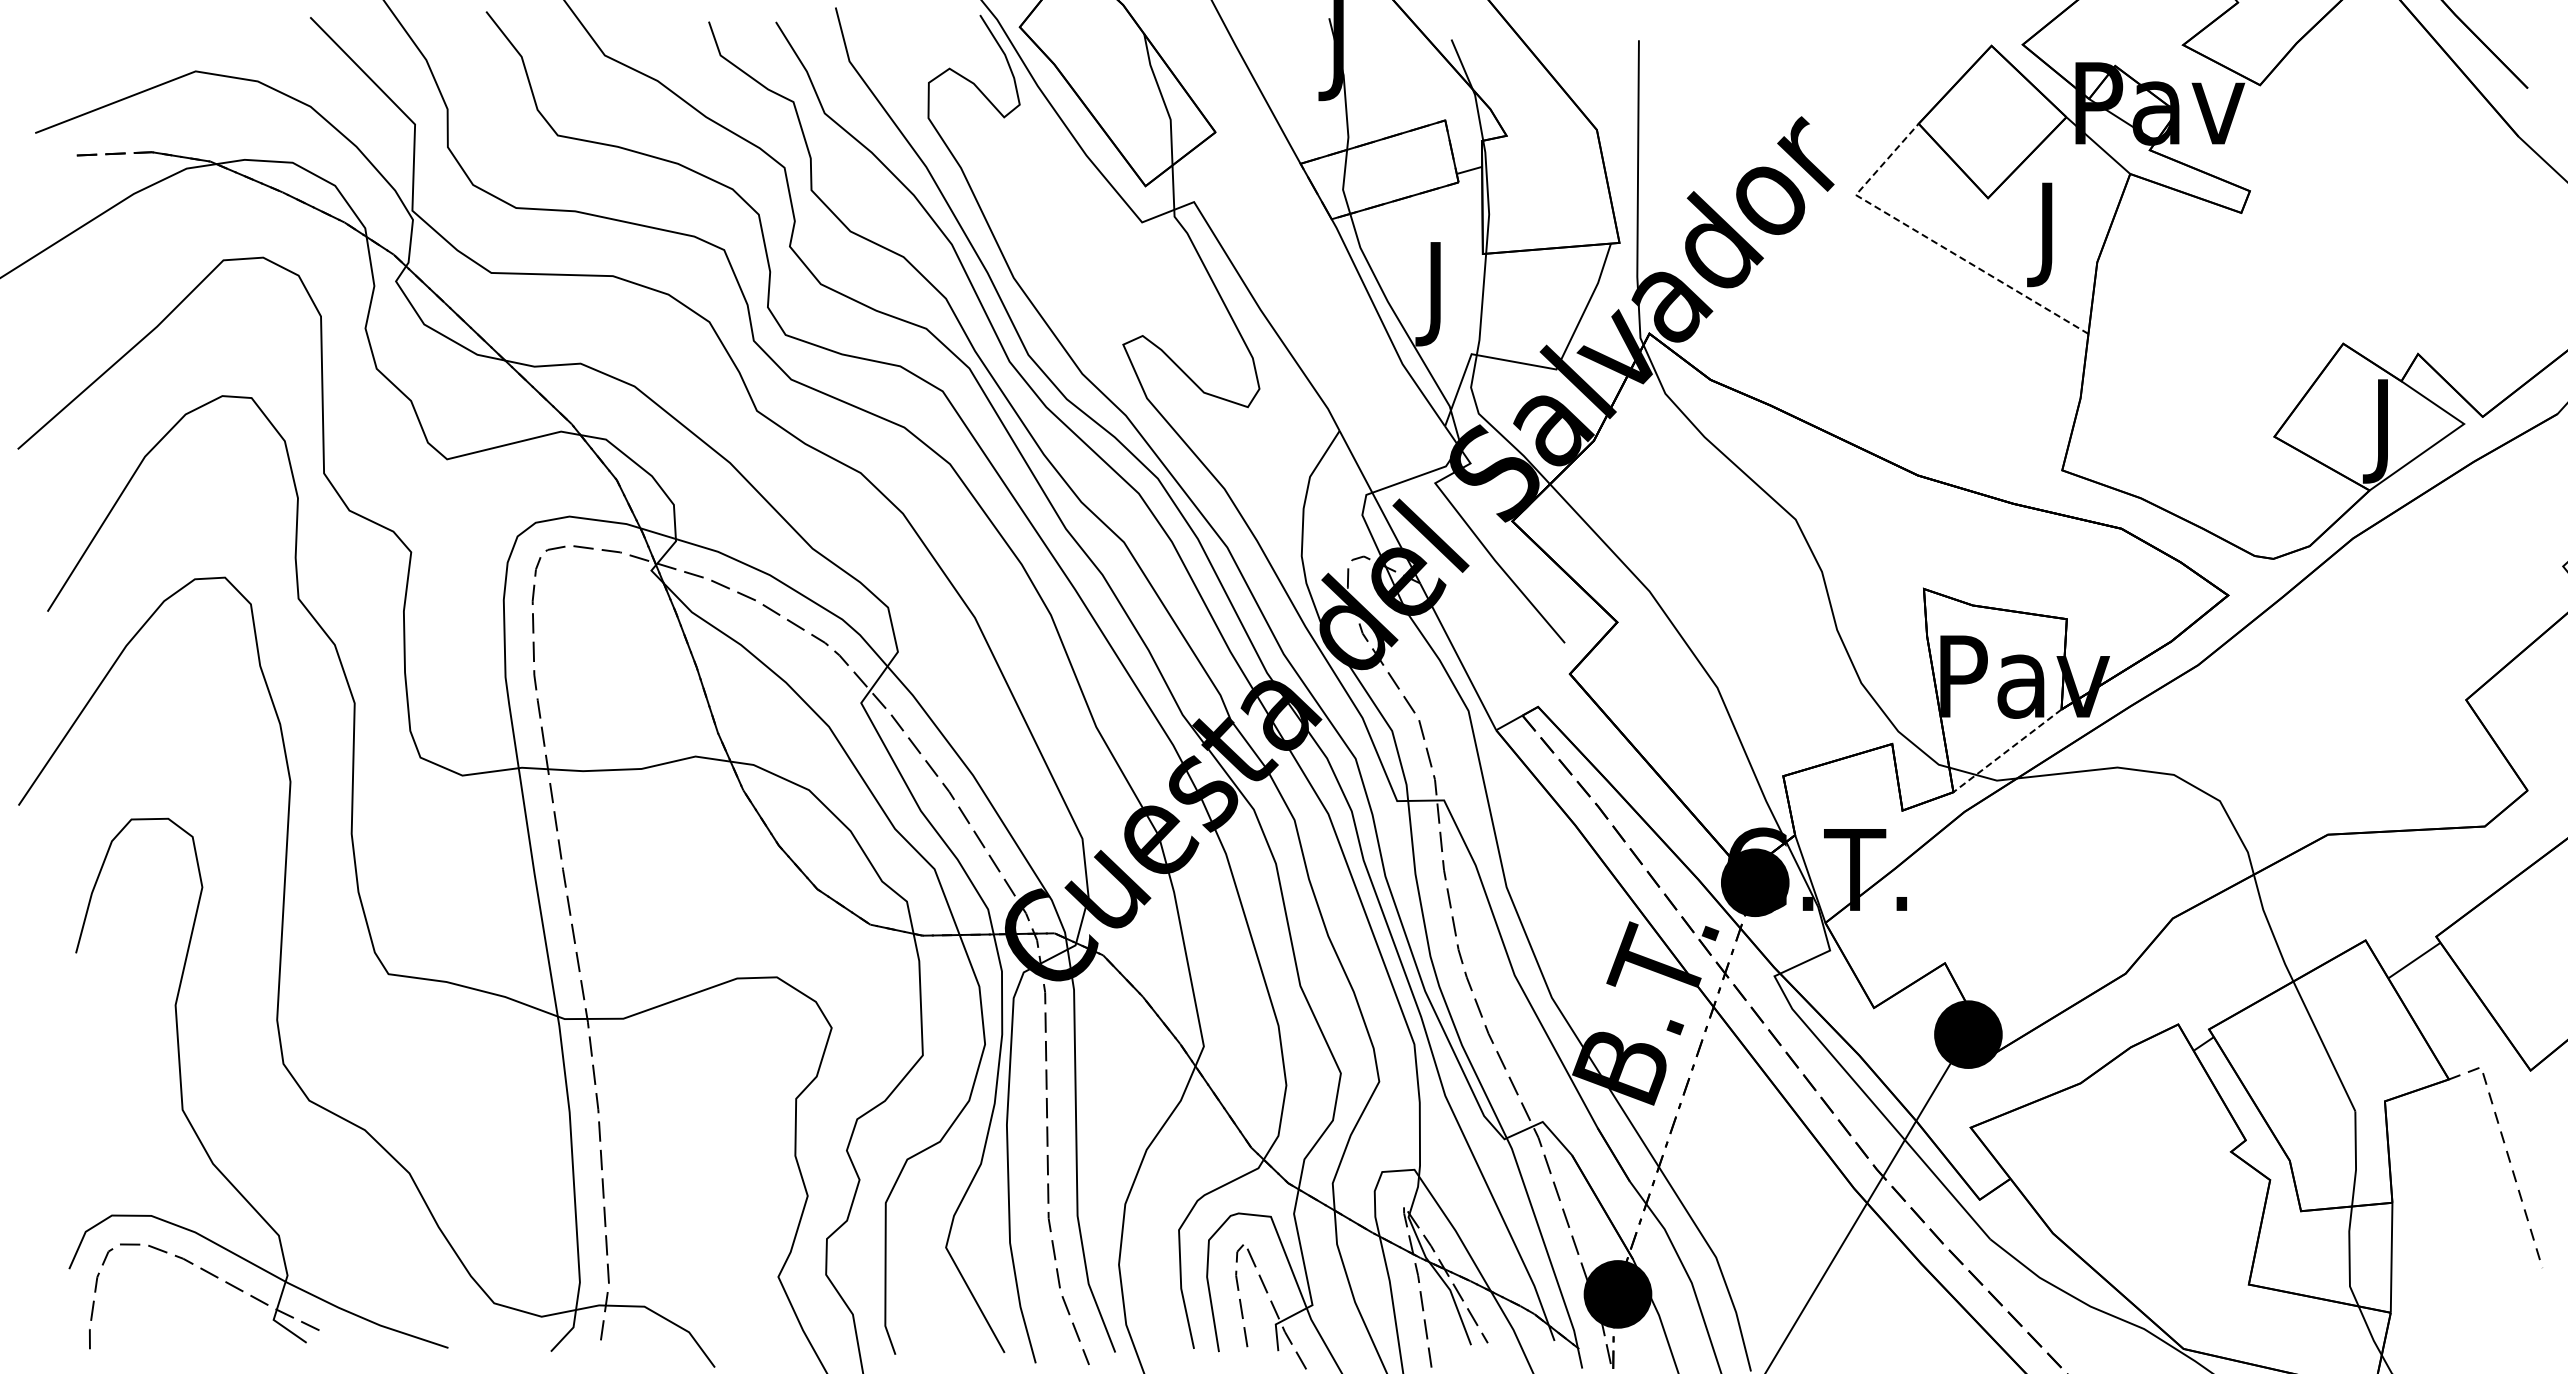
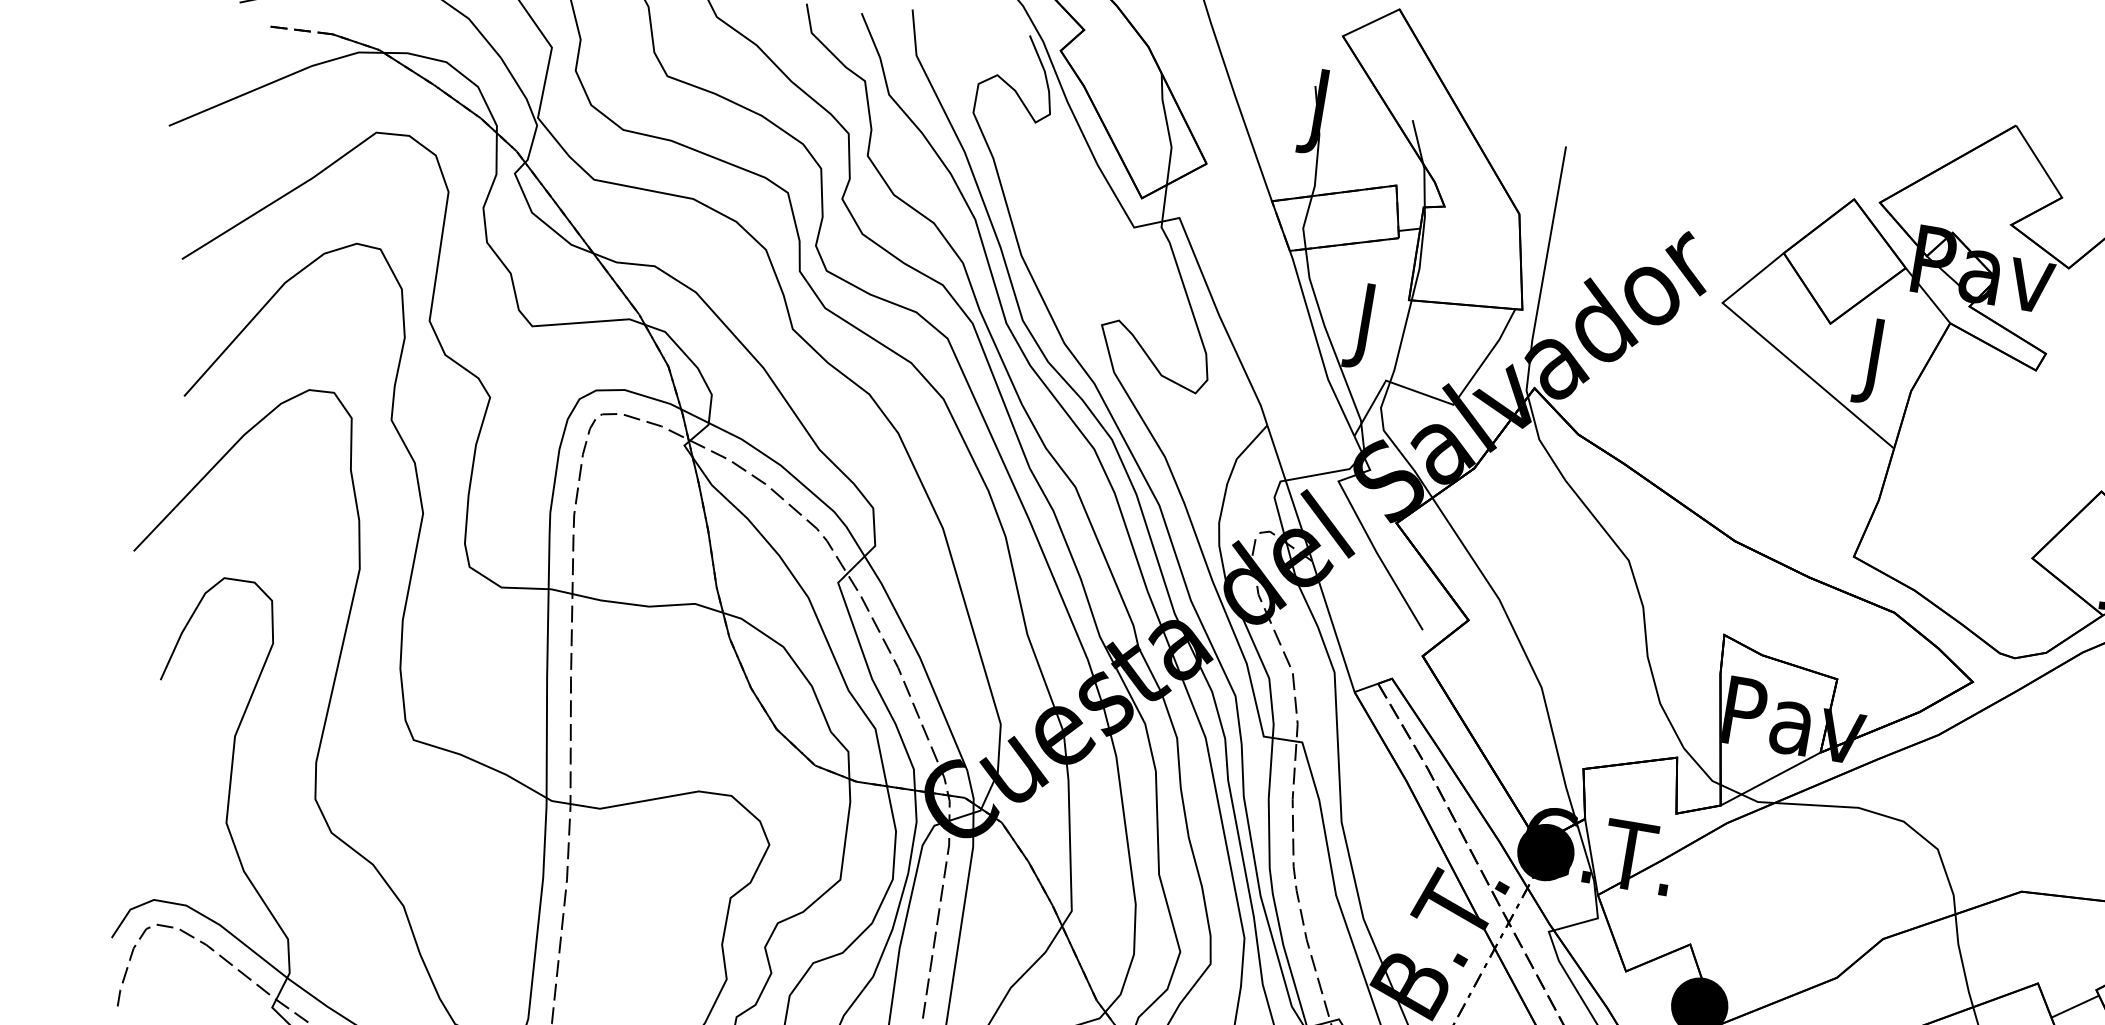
line: (1930, 239) -> (1777, 349), dashed -> solid
line: (2007, 751) -> (1770, 779), dashed -> solid

